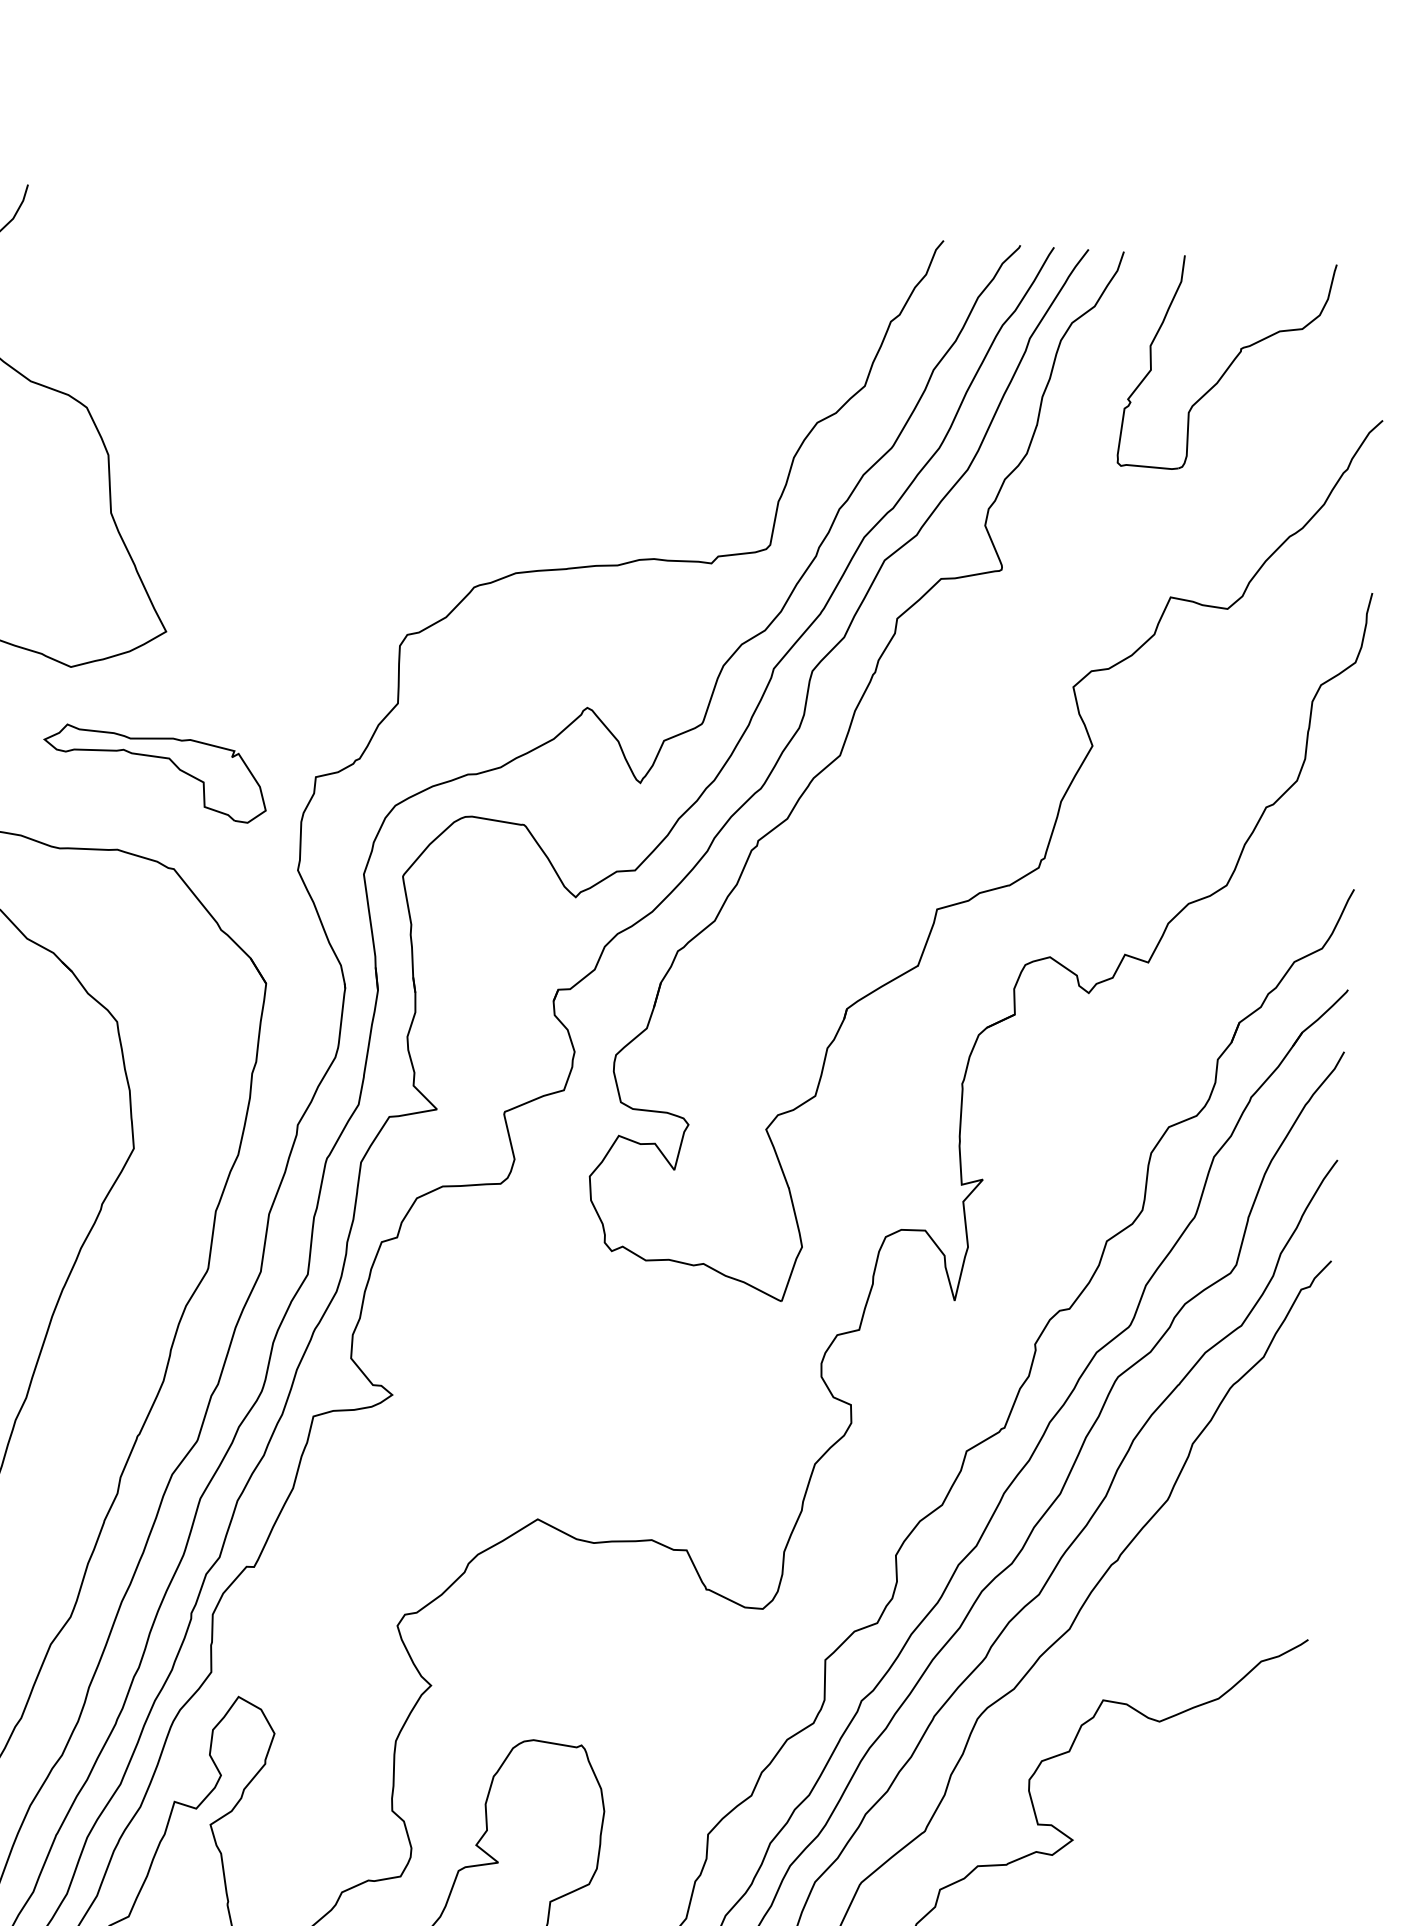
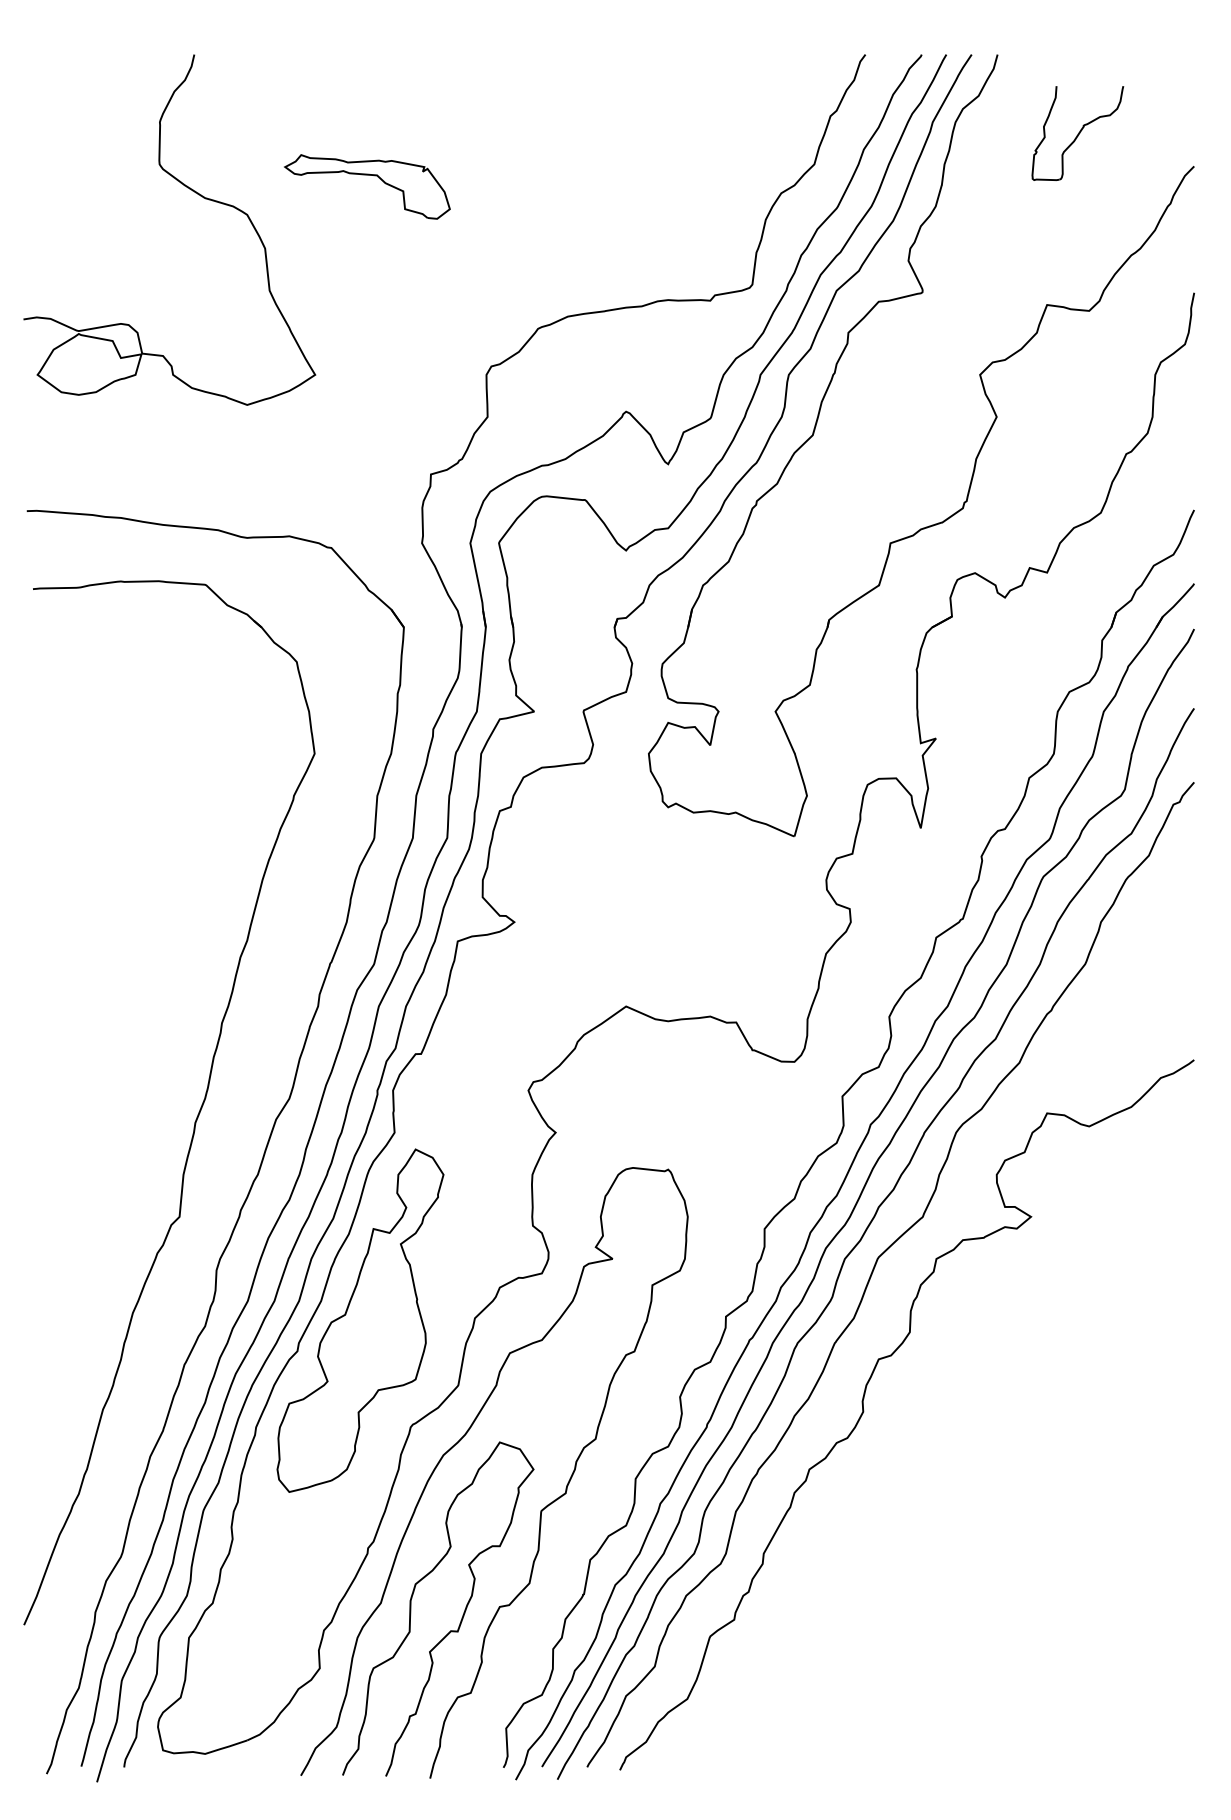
part: (1226, 365) -> (1077, 133), size x0.6
part: (156, 757) -> (367, 175), moved

